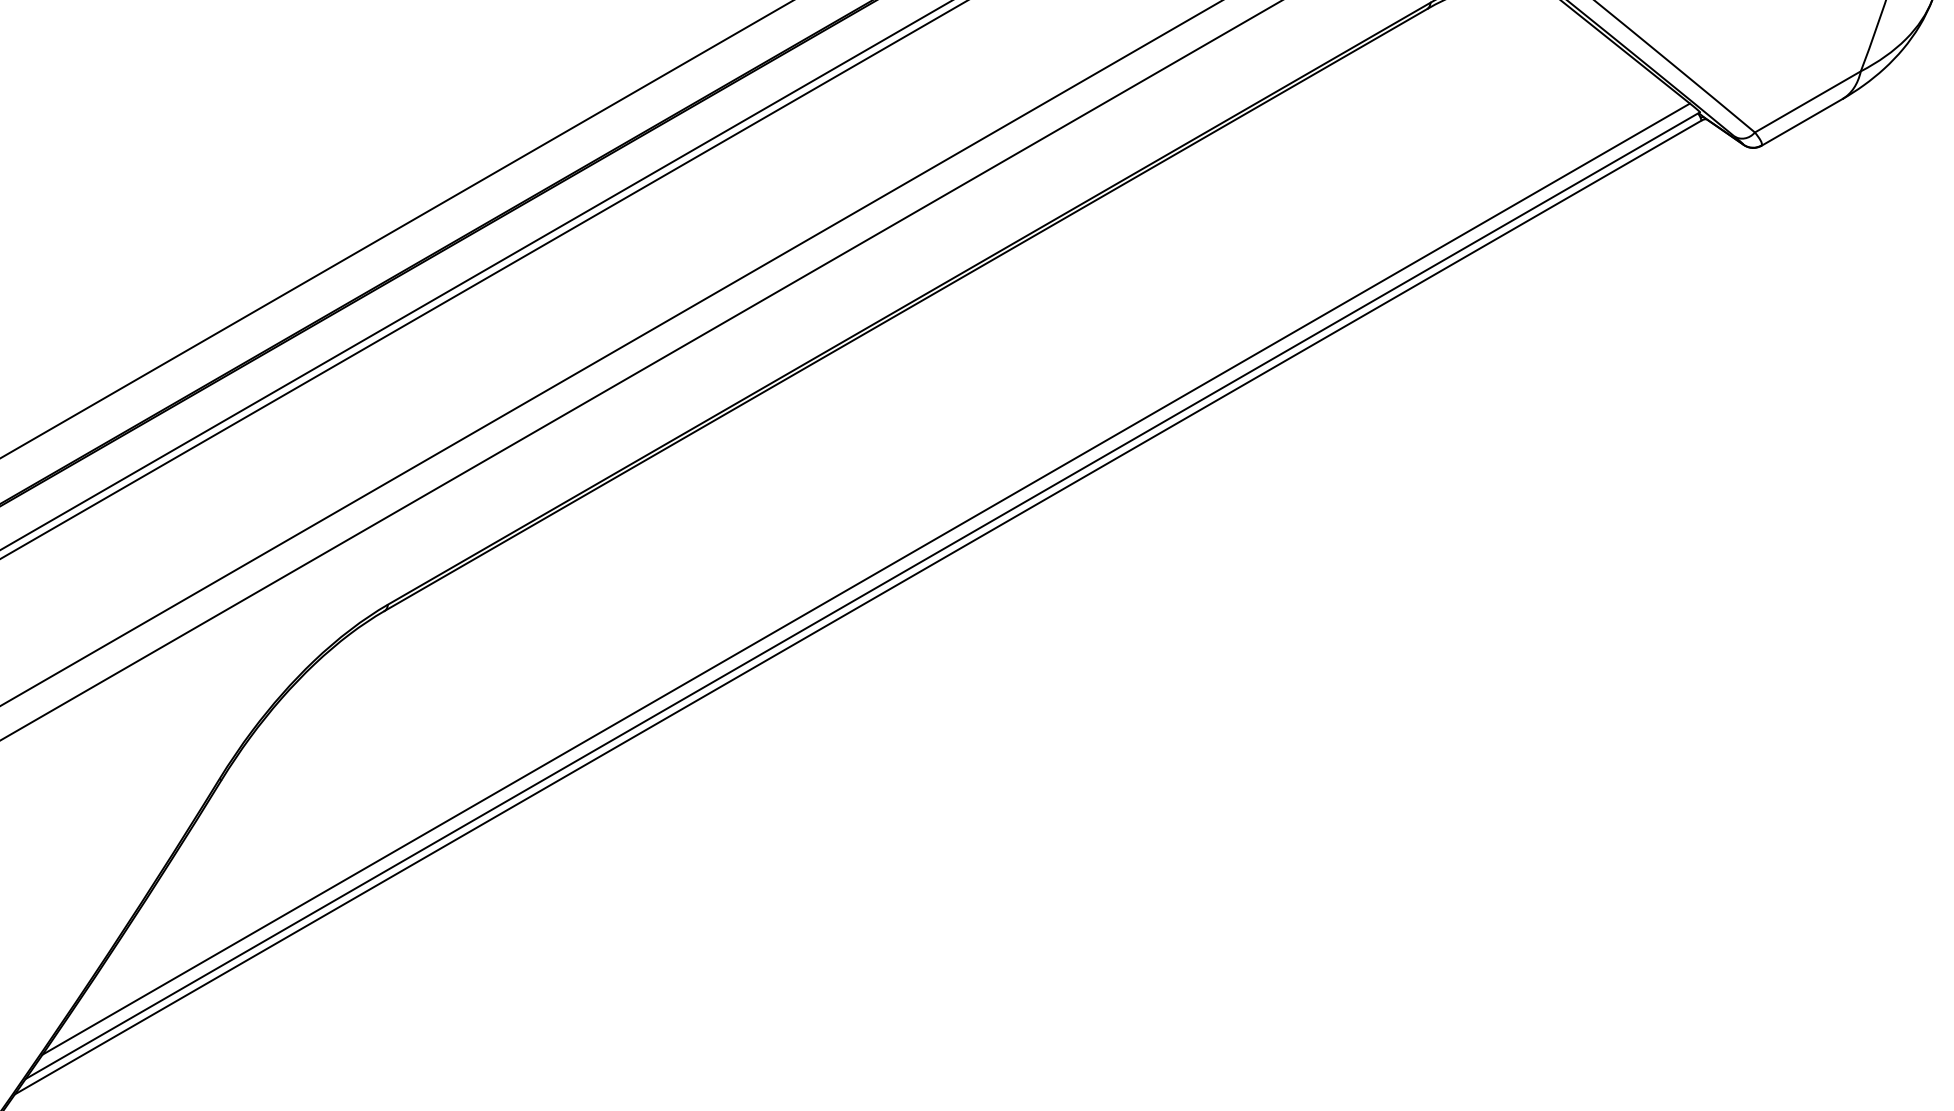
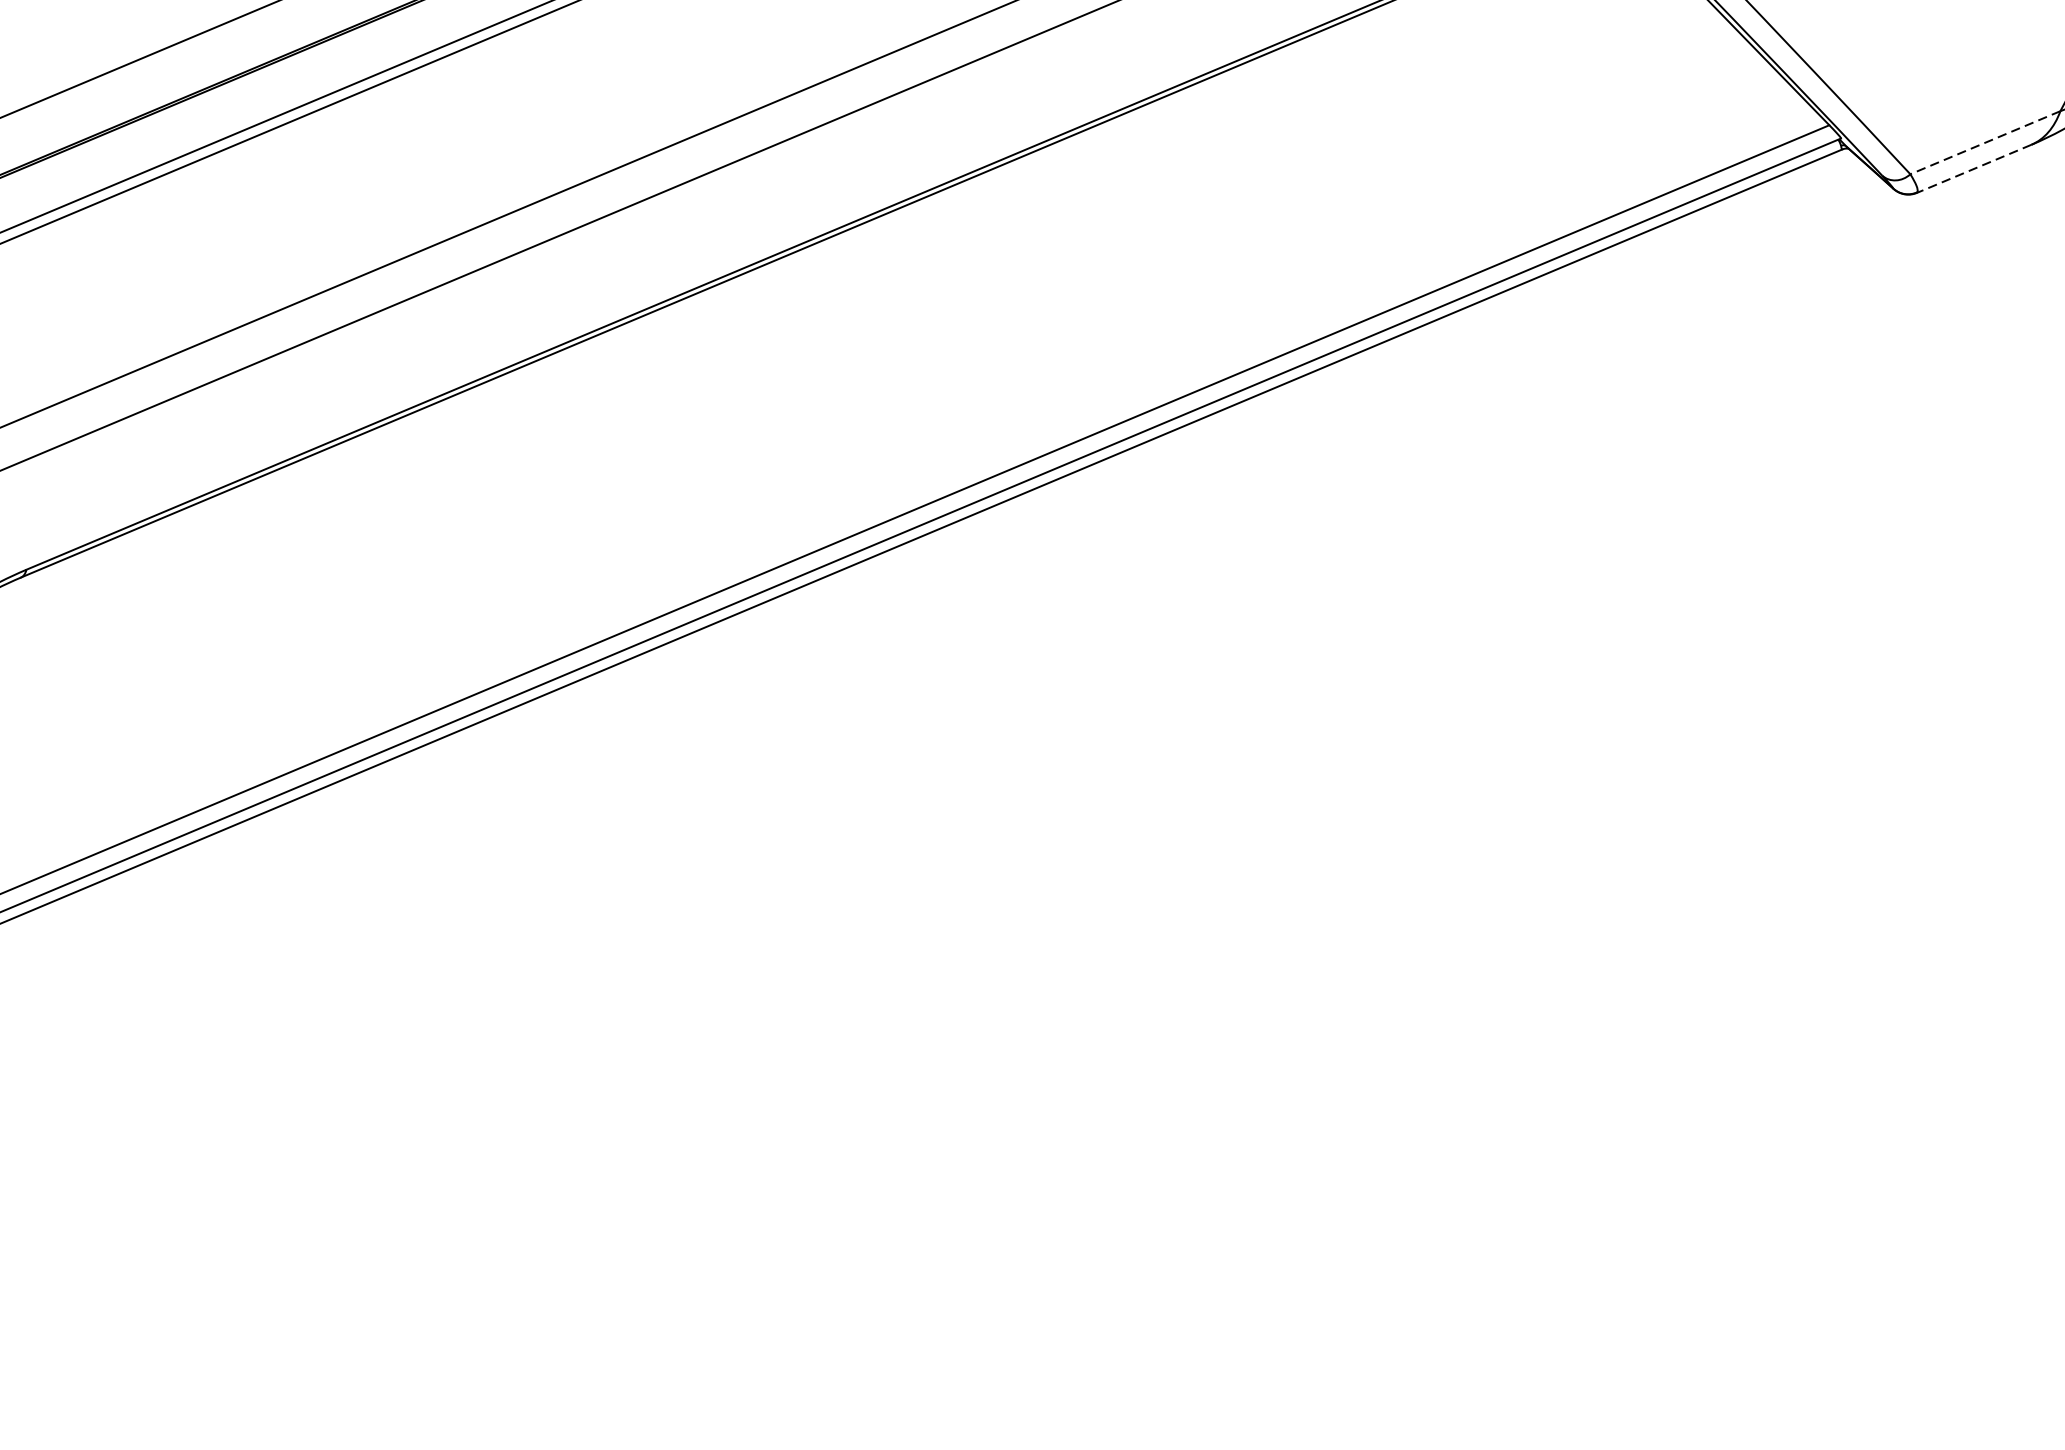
line: (1807, 102) -> (1984, 143), solid -> dashed
line: (1801, 122) -> (1973, 168), solid -> dashed

